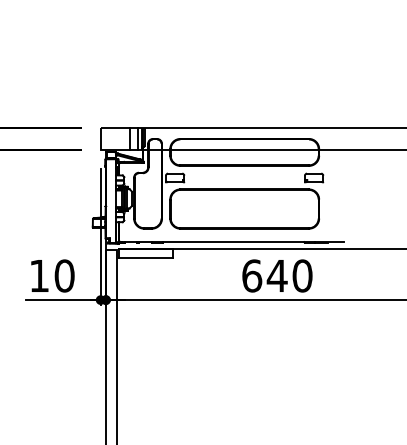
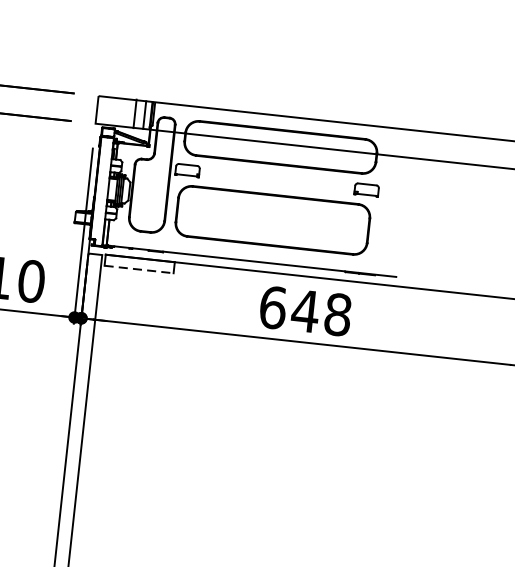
line: (146, 257) -> (139, 269), solid -> dashed
text: (302, 275) -> (338, 314), 640 -> 648

